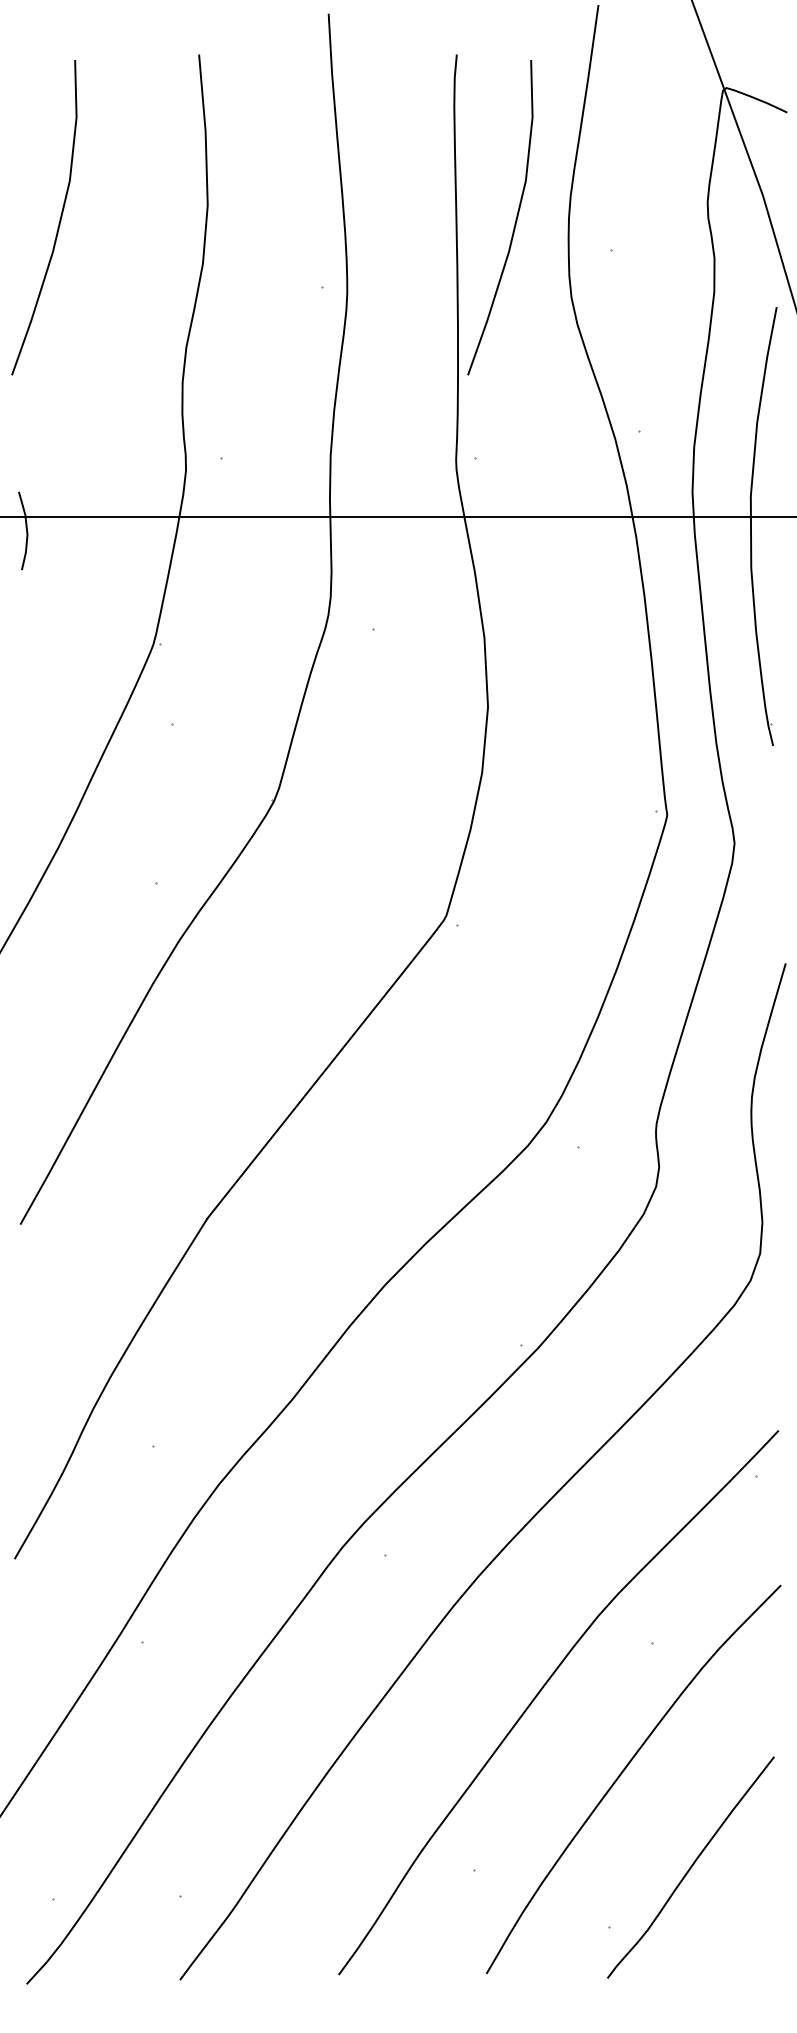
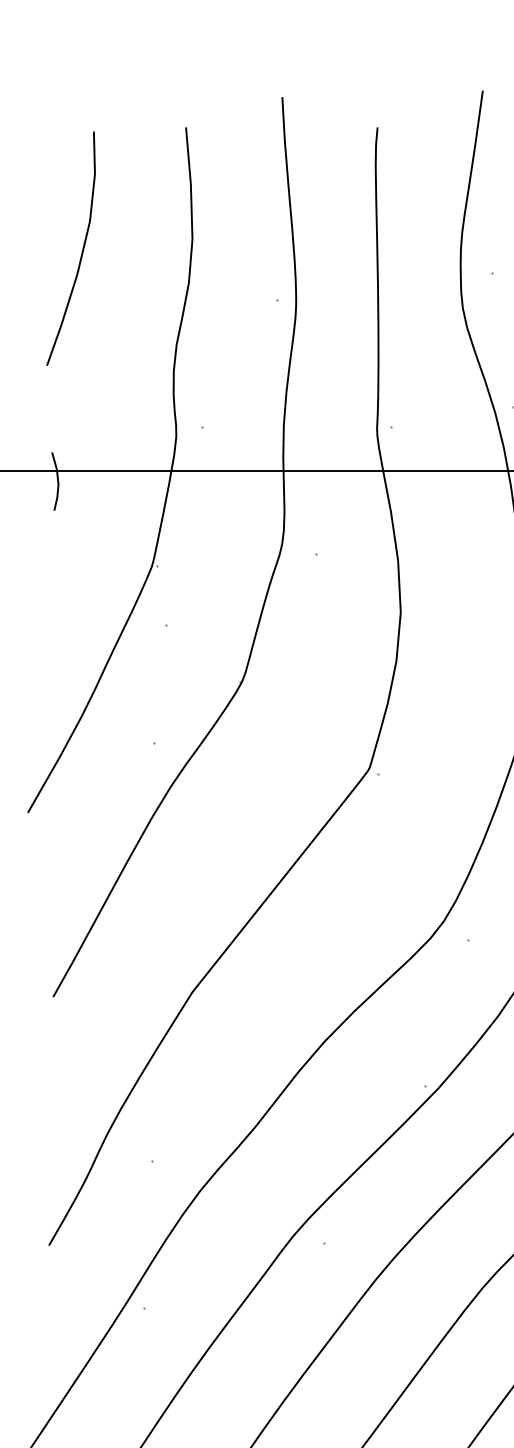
curve: (515, 219) -> (421, 250), removed

